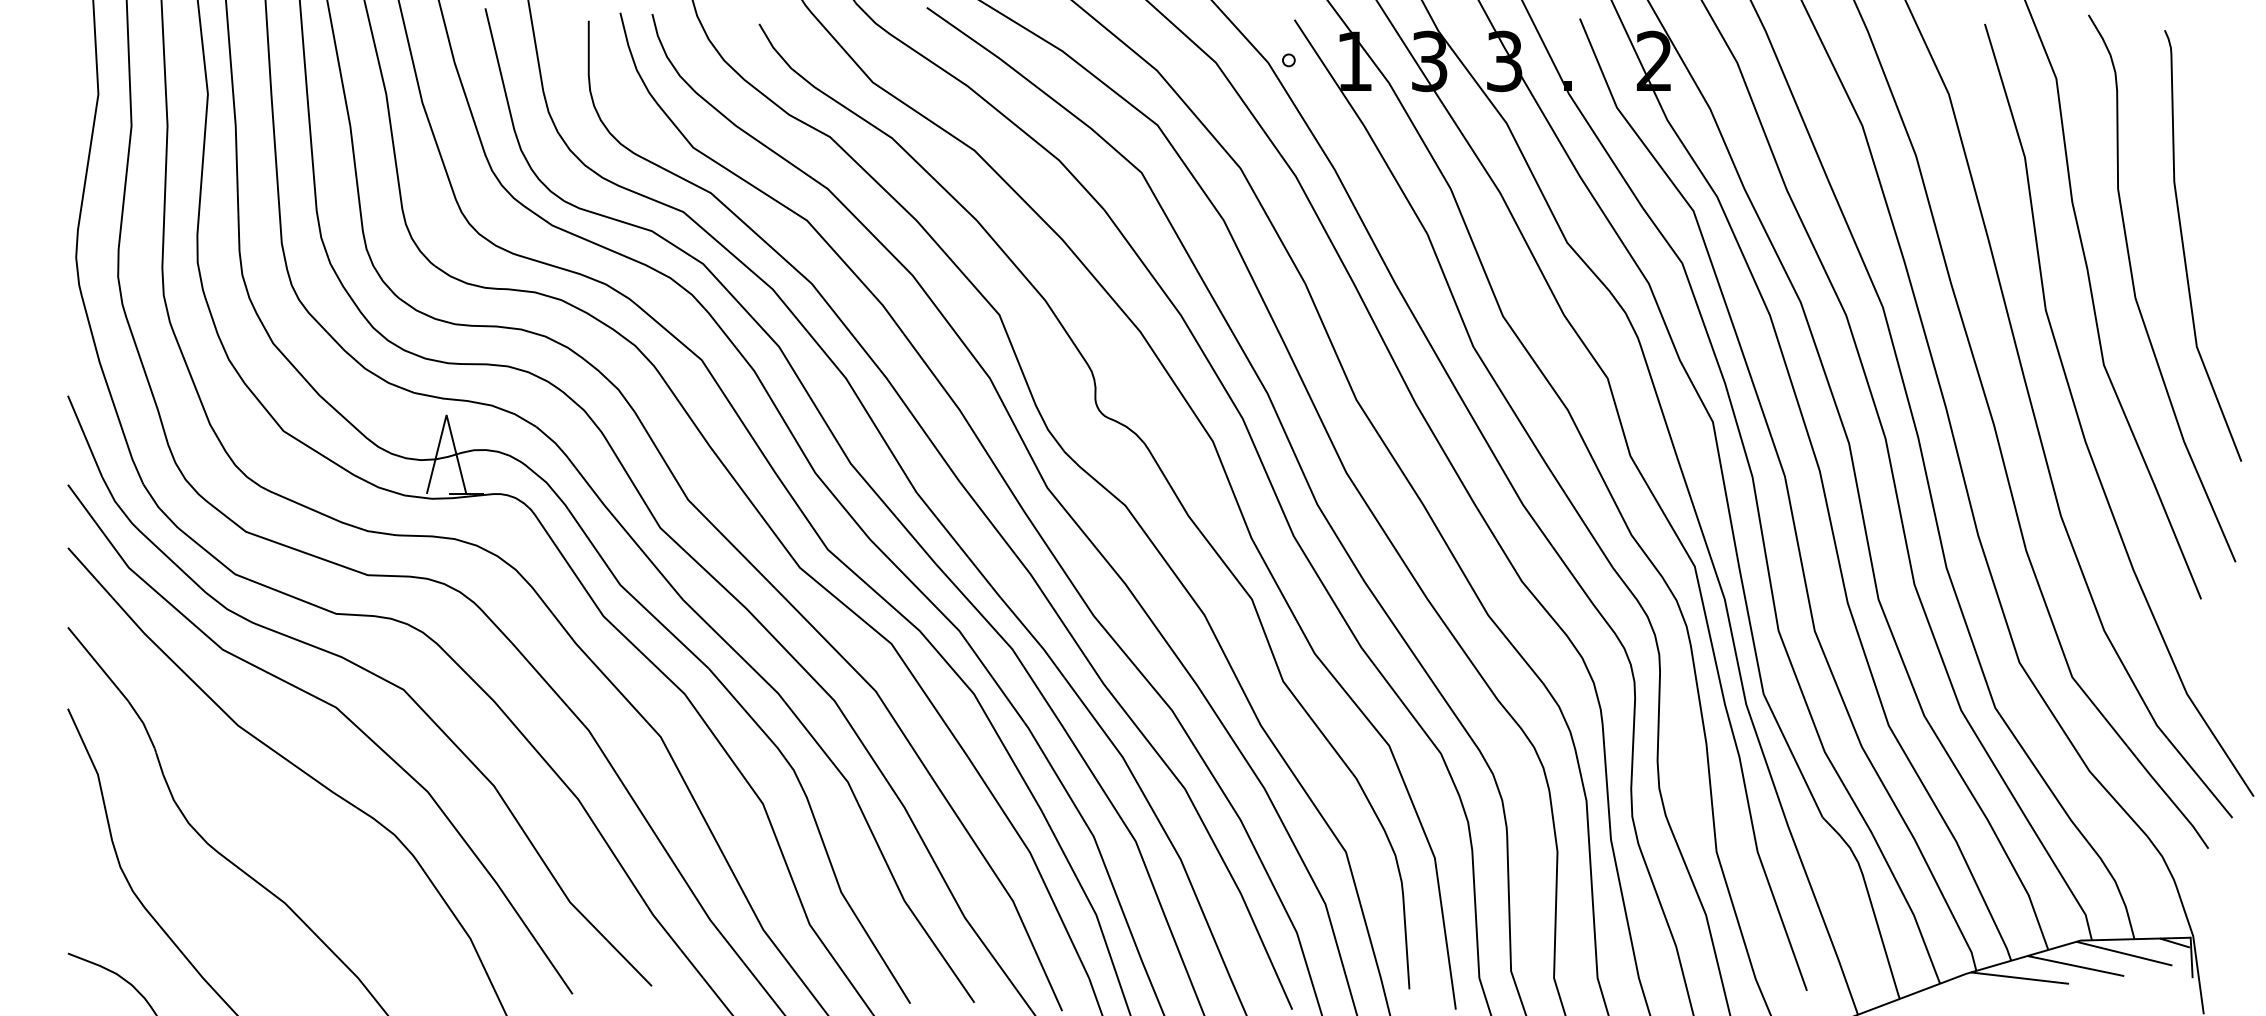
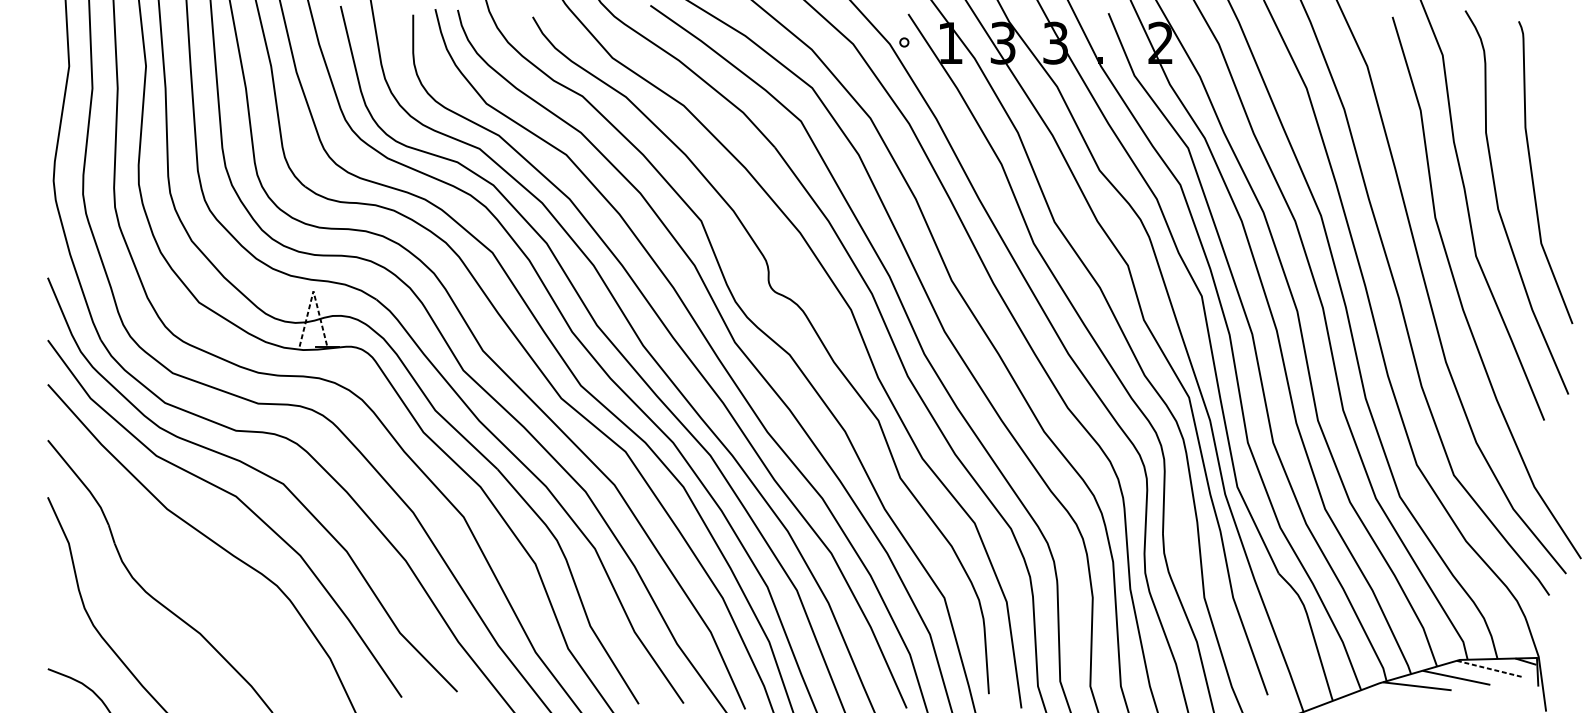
line: (446, 415) -> (313, 291), solid -> dashed
line: (2124, 953) -> (1490, 669), solid -> dashed

